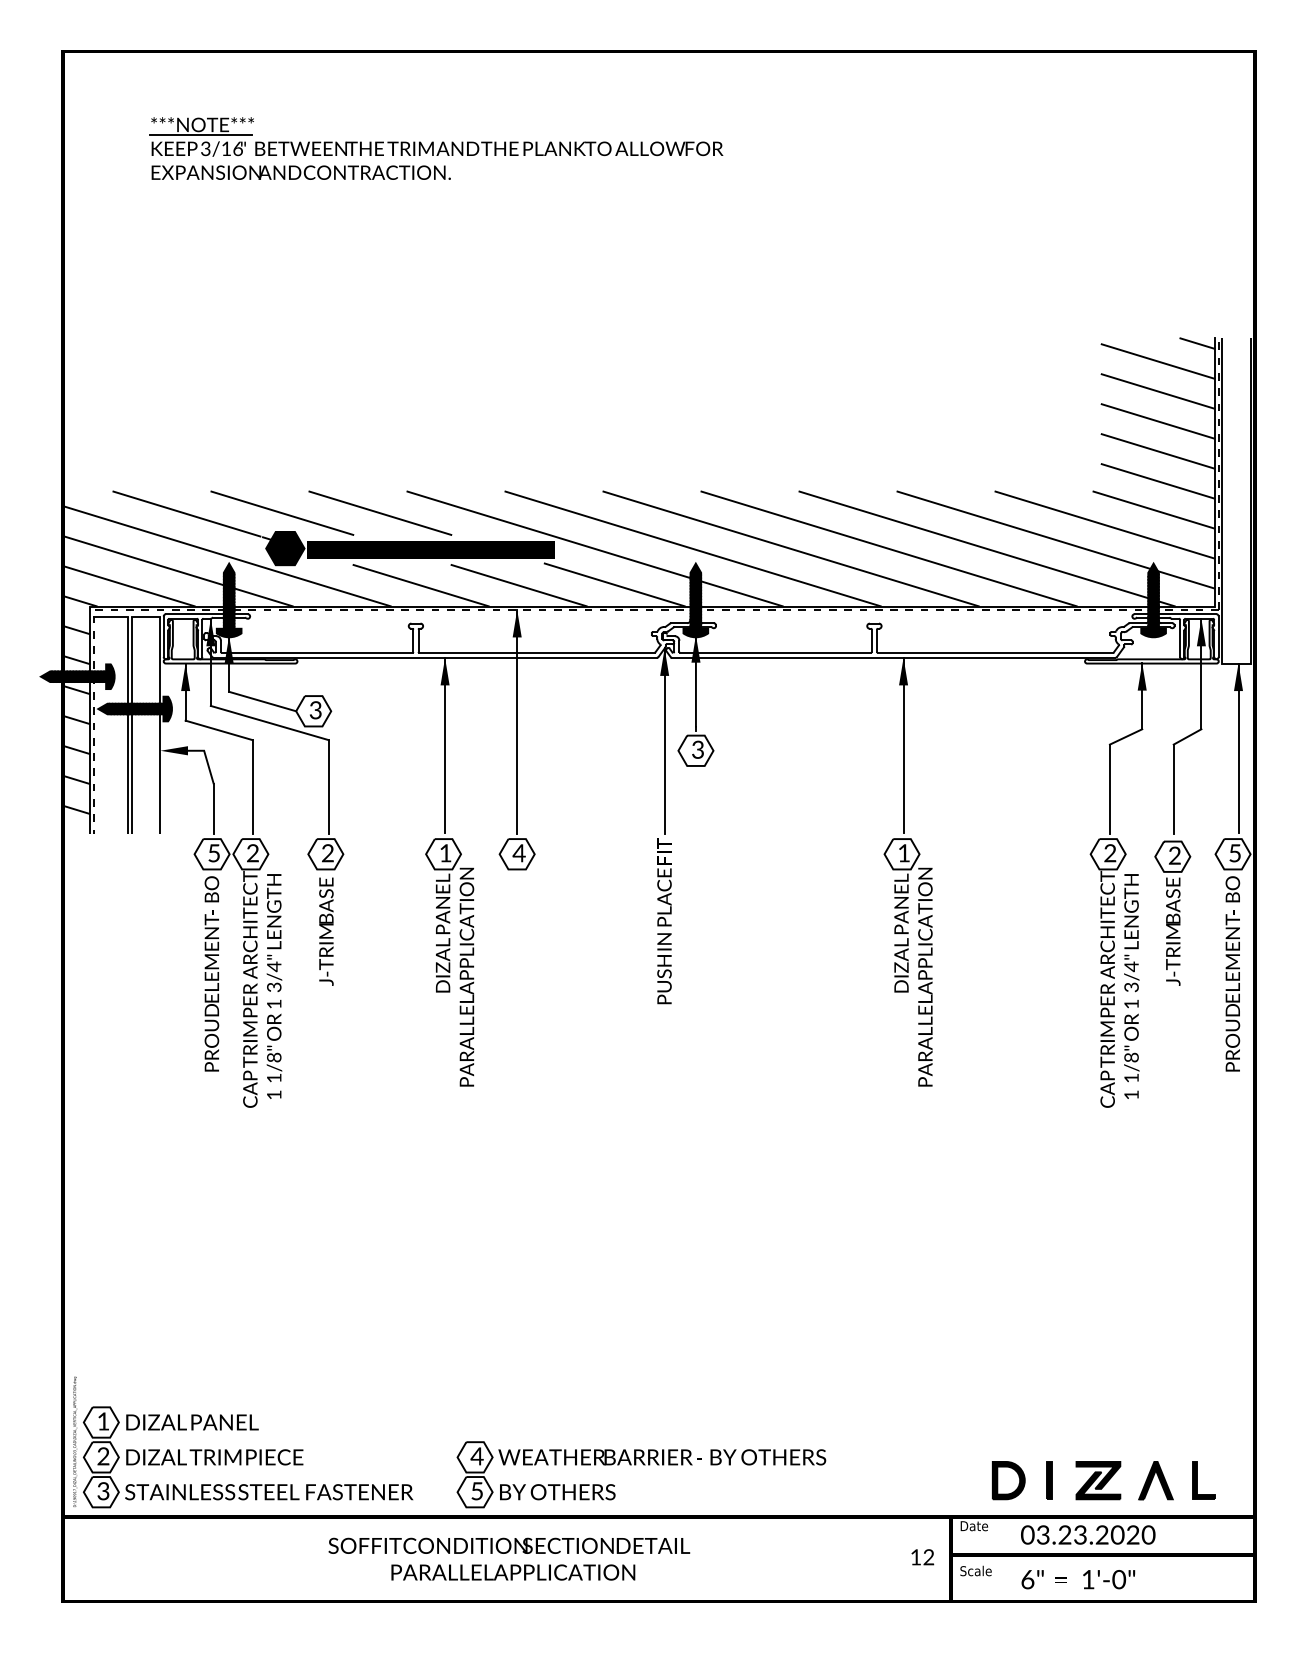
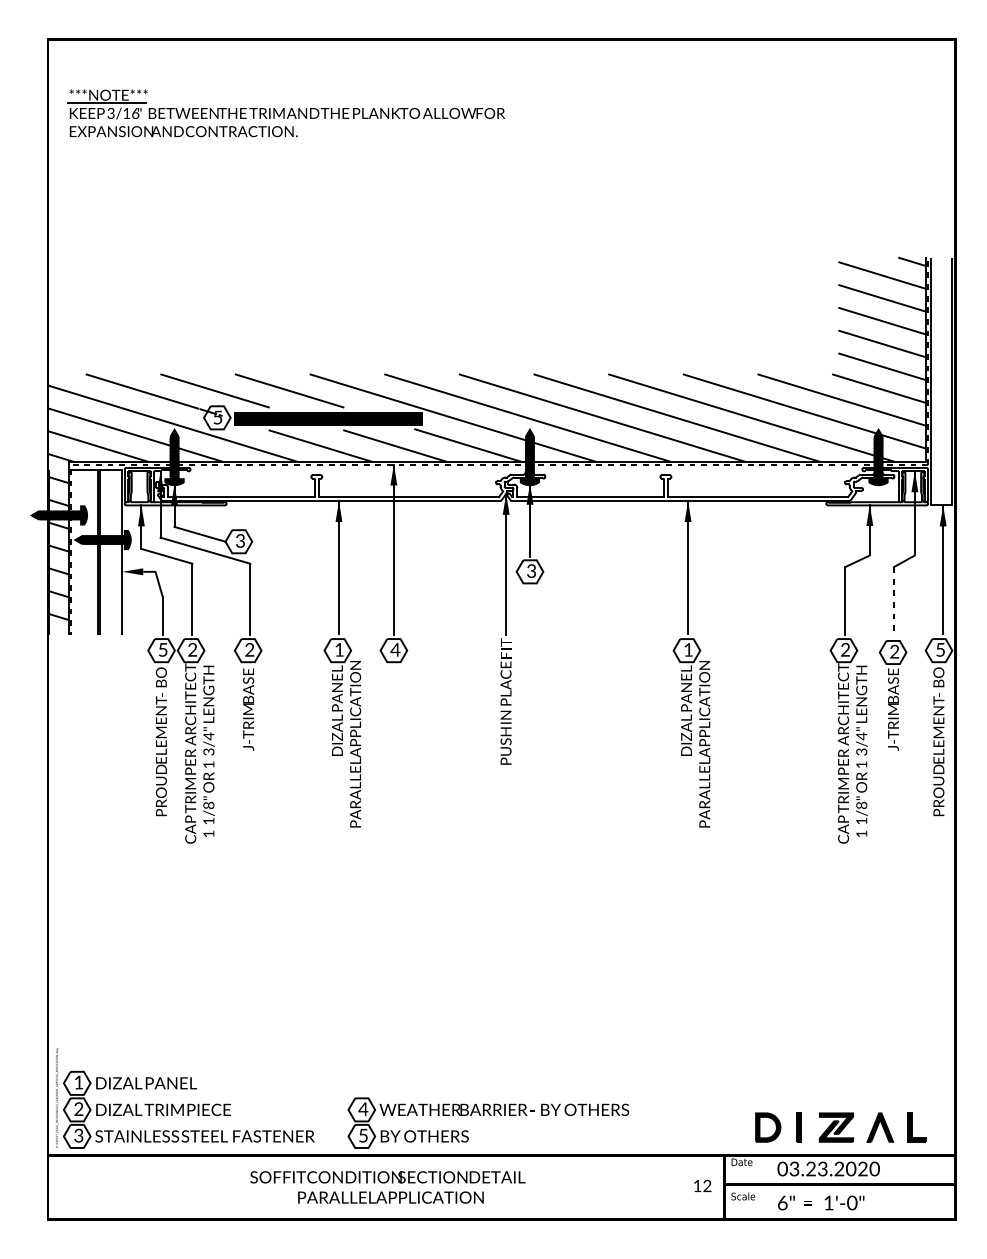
part: (436, 148) -> (286, 113), moved
fill: (285, 548) -> (217, 417), removed
line: (1173, 789) -> (893, 601), solid -> dashed

